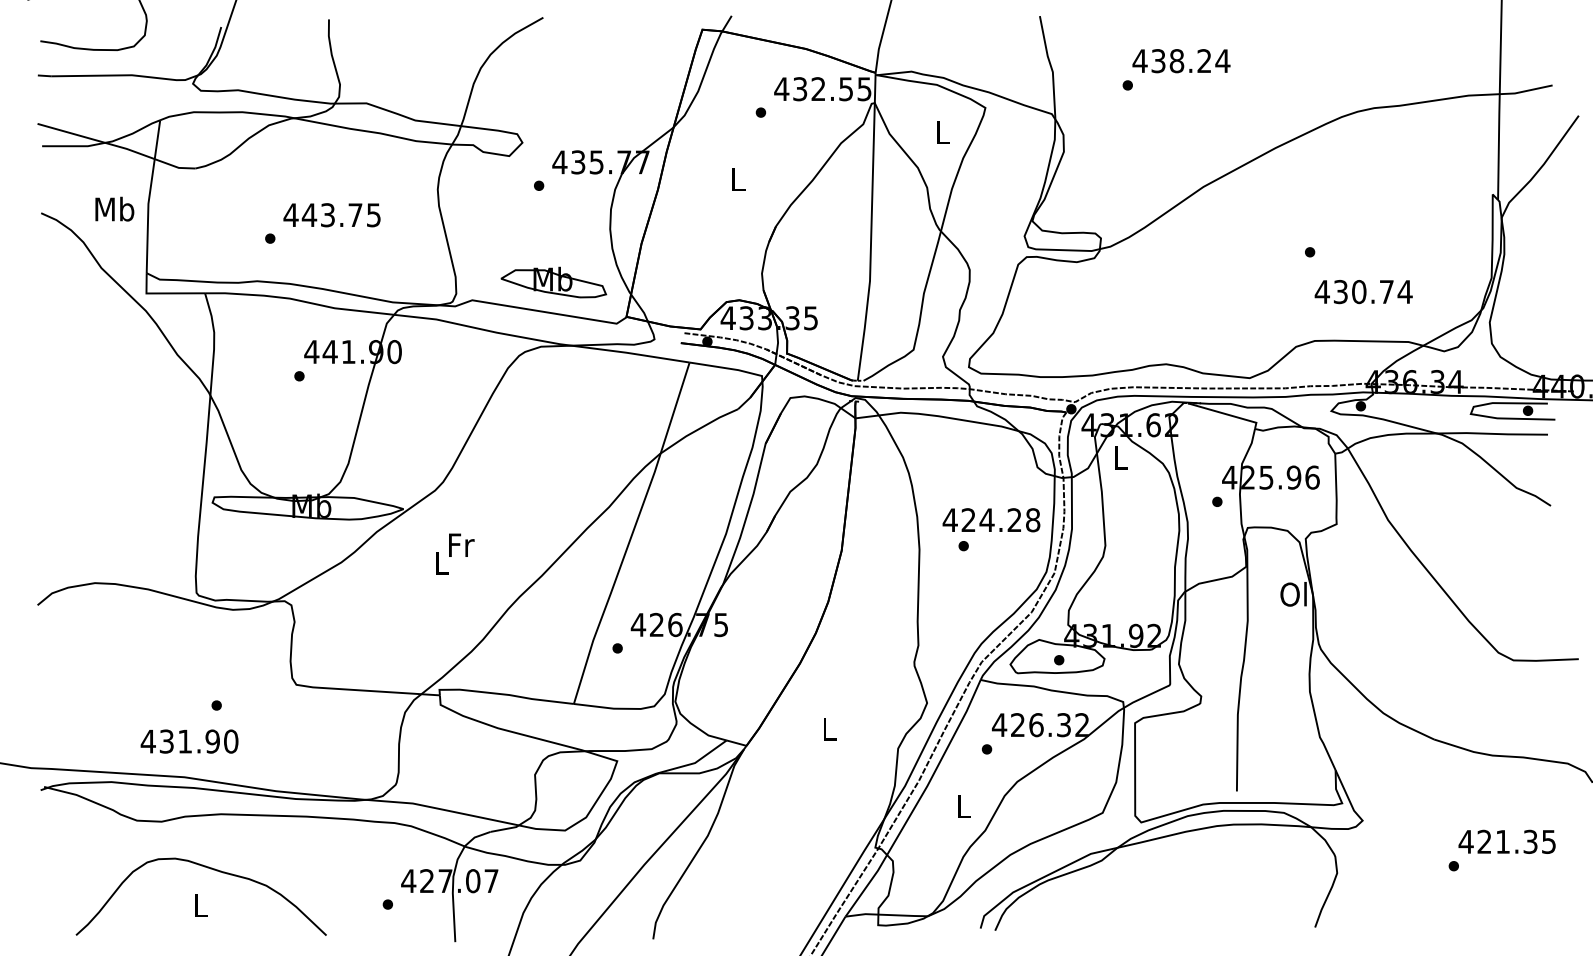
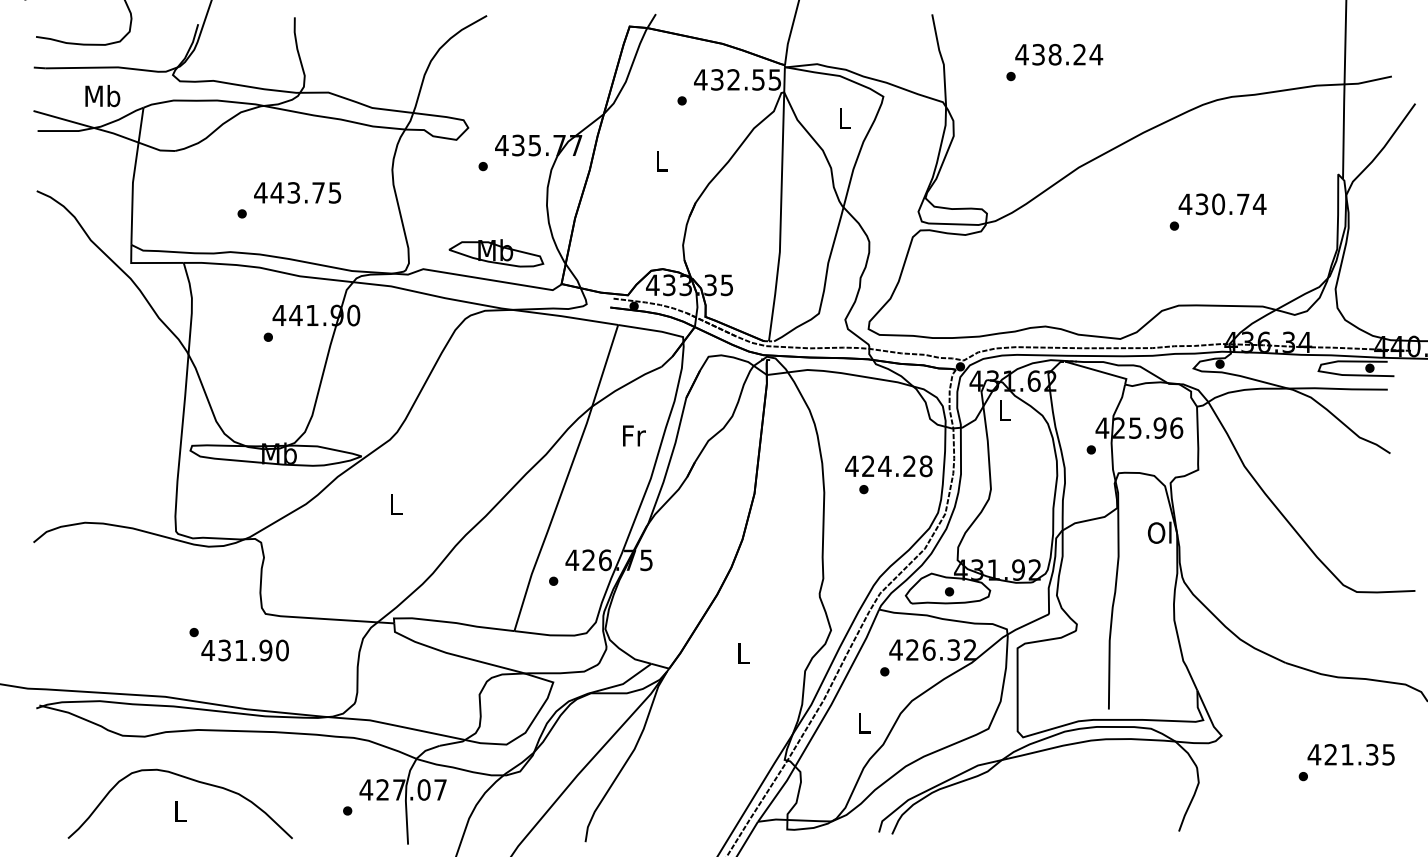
text: (114, 208) -> (102, 95), moved
text: (1363, 292) -> (1222, 204), moved
text: (461, 544) -> (634, 435), moved
text: (189, 741) -> (245, 650), moved

